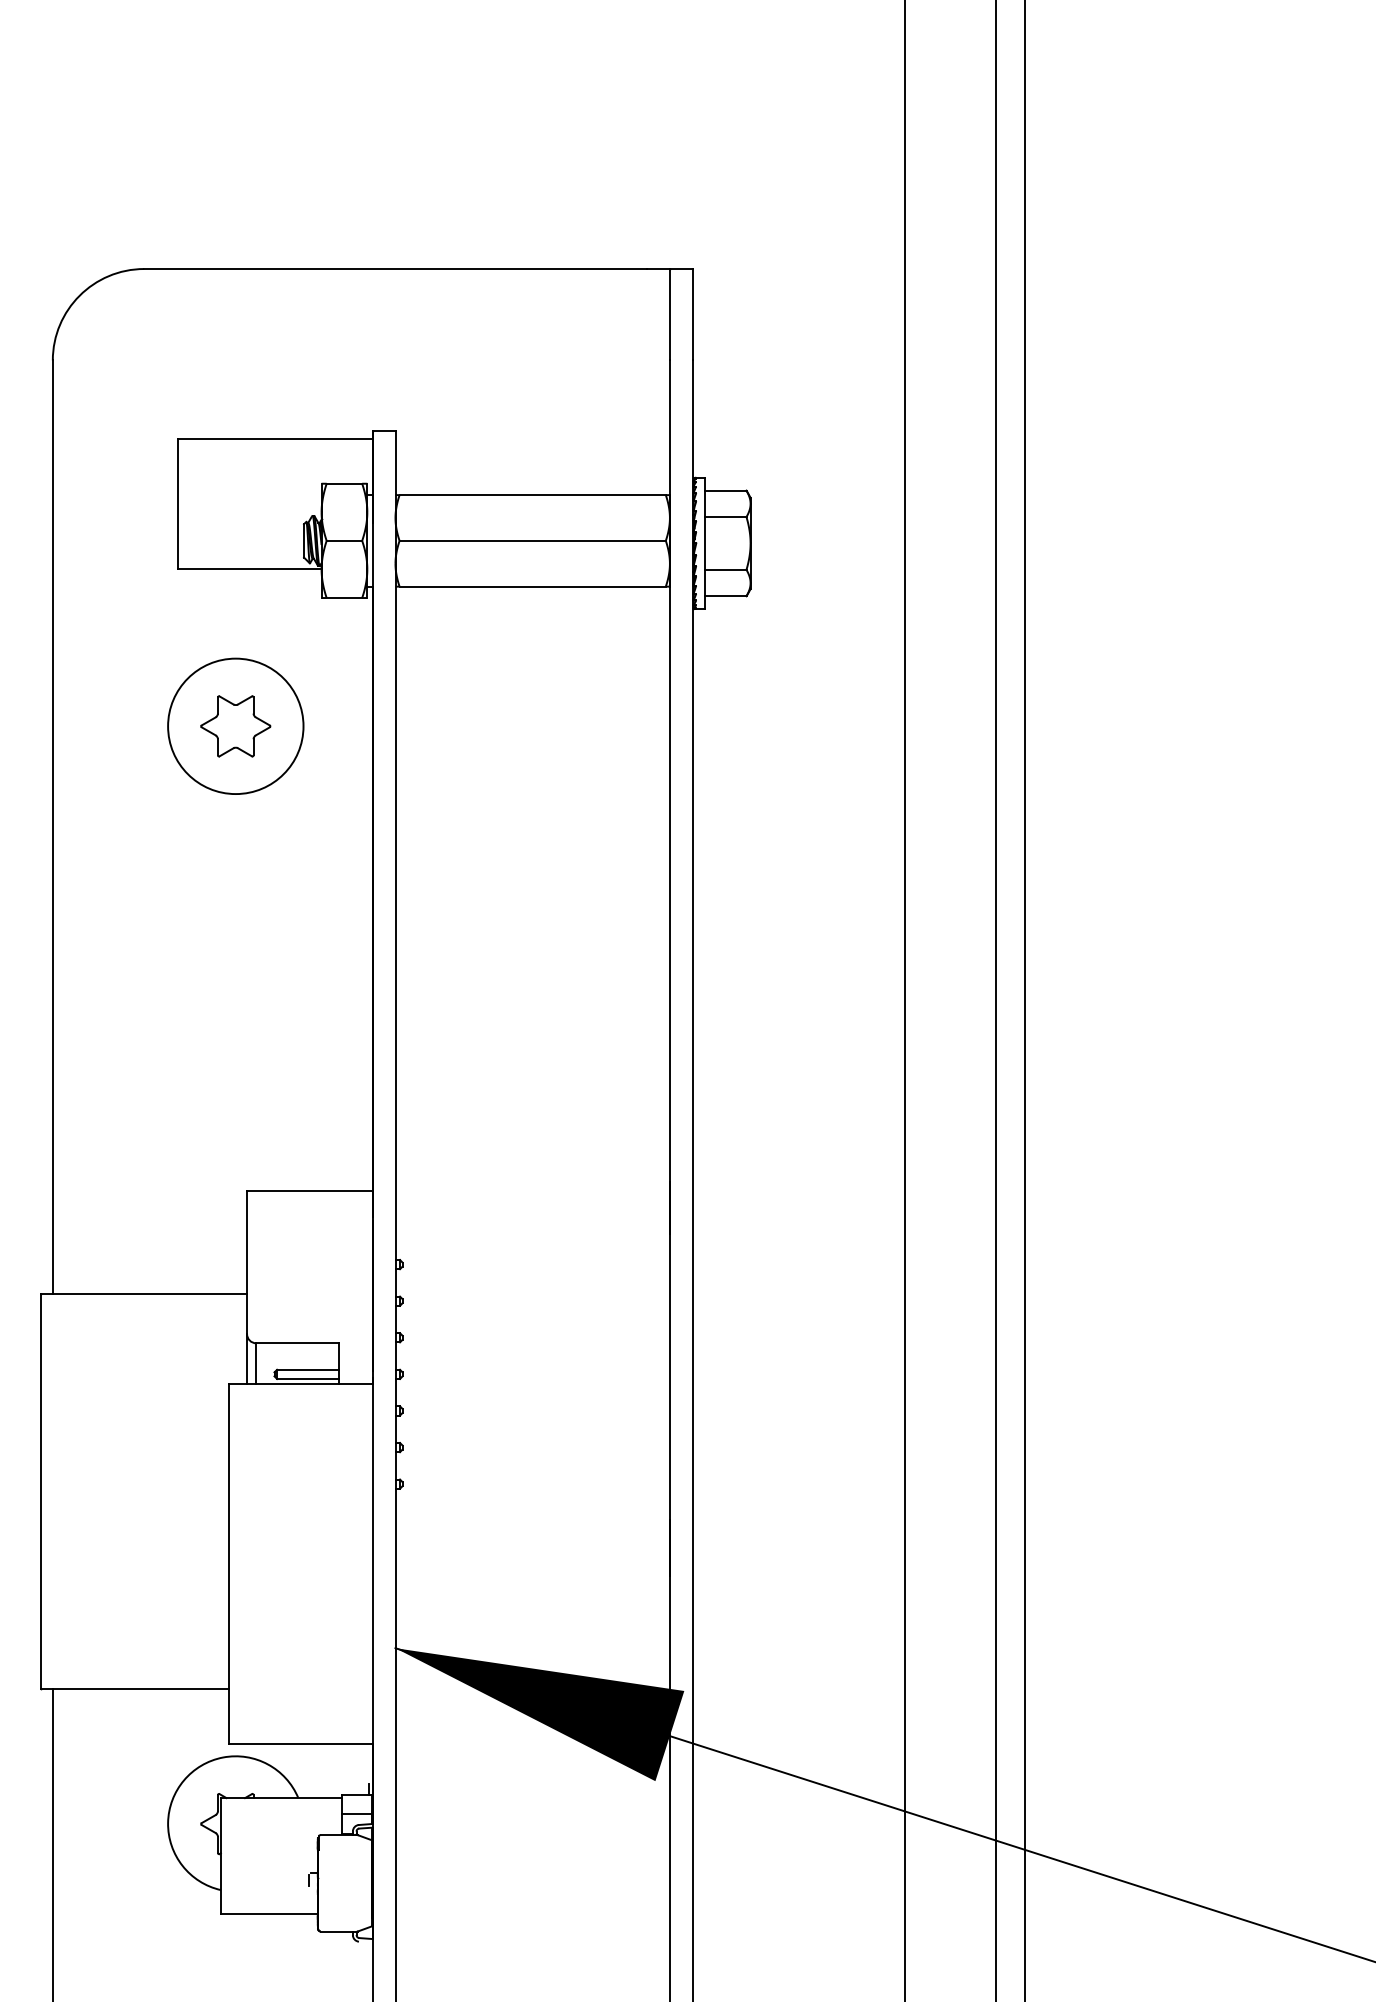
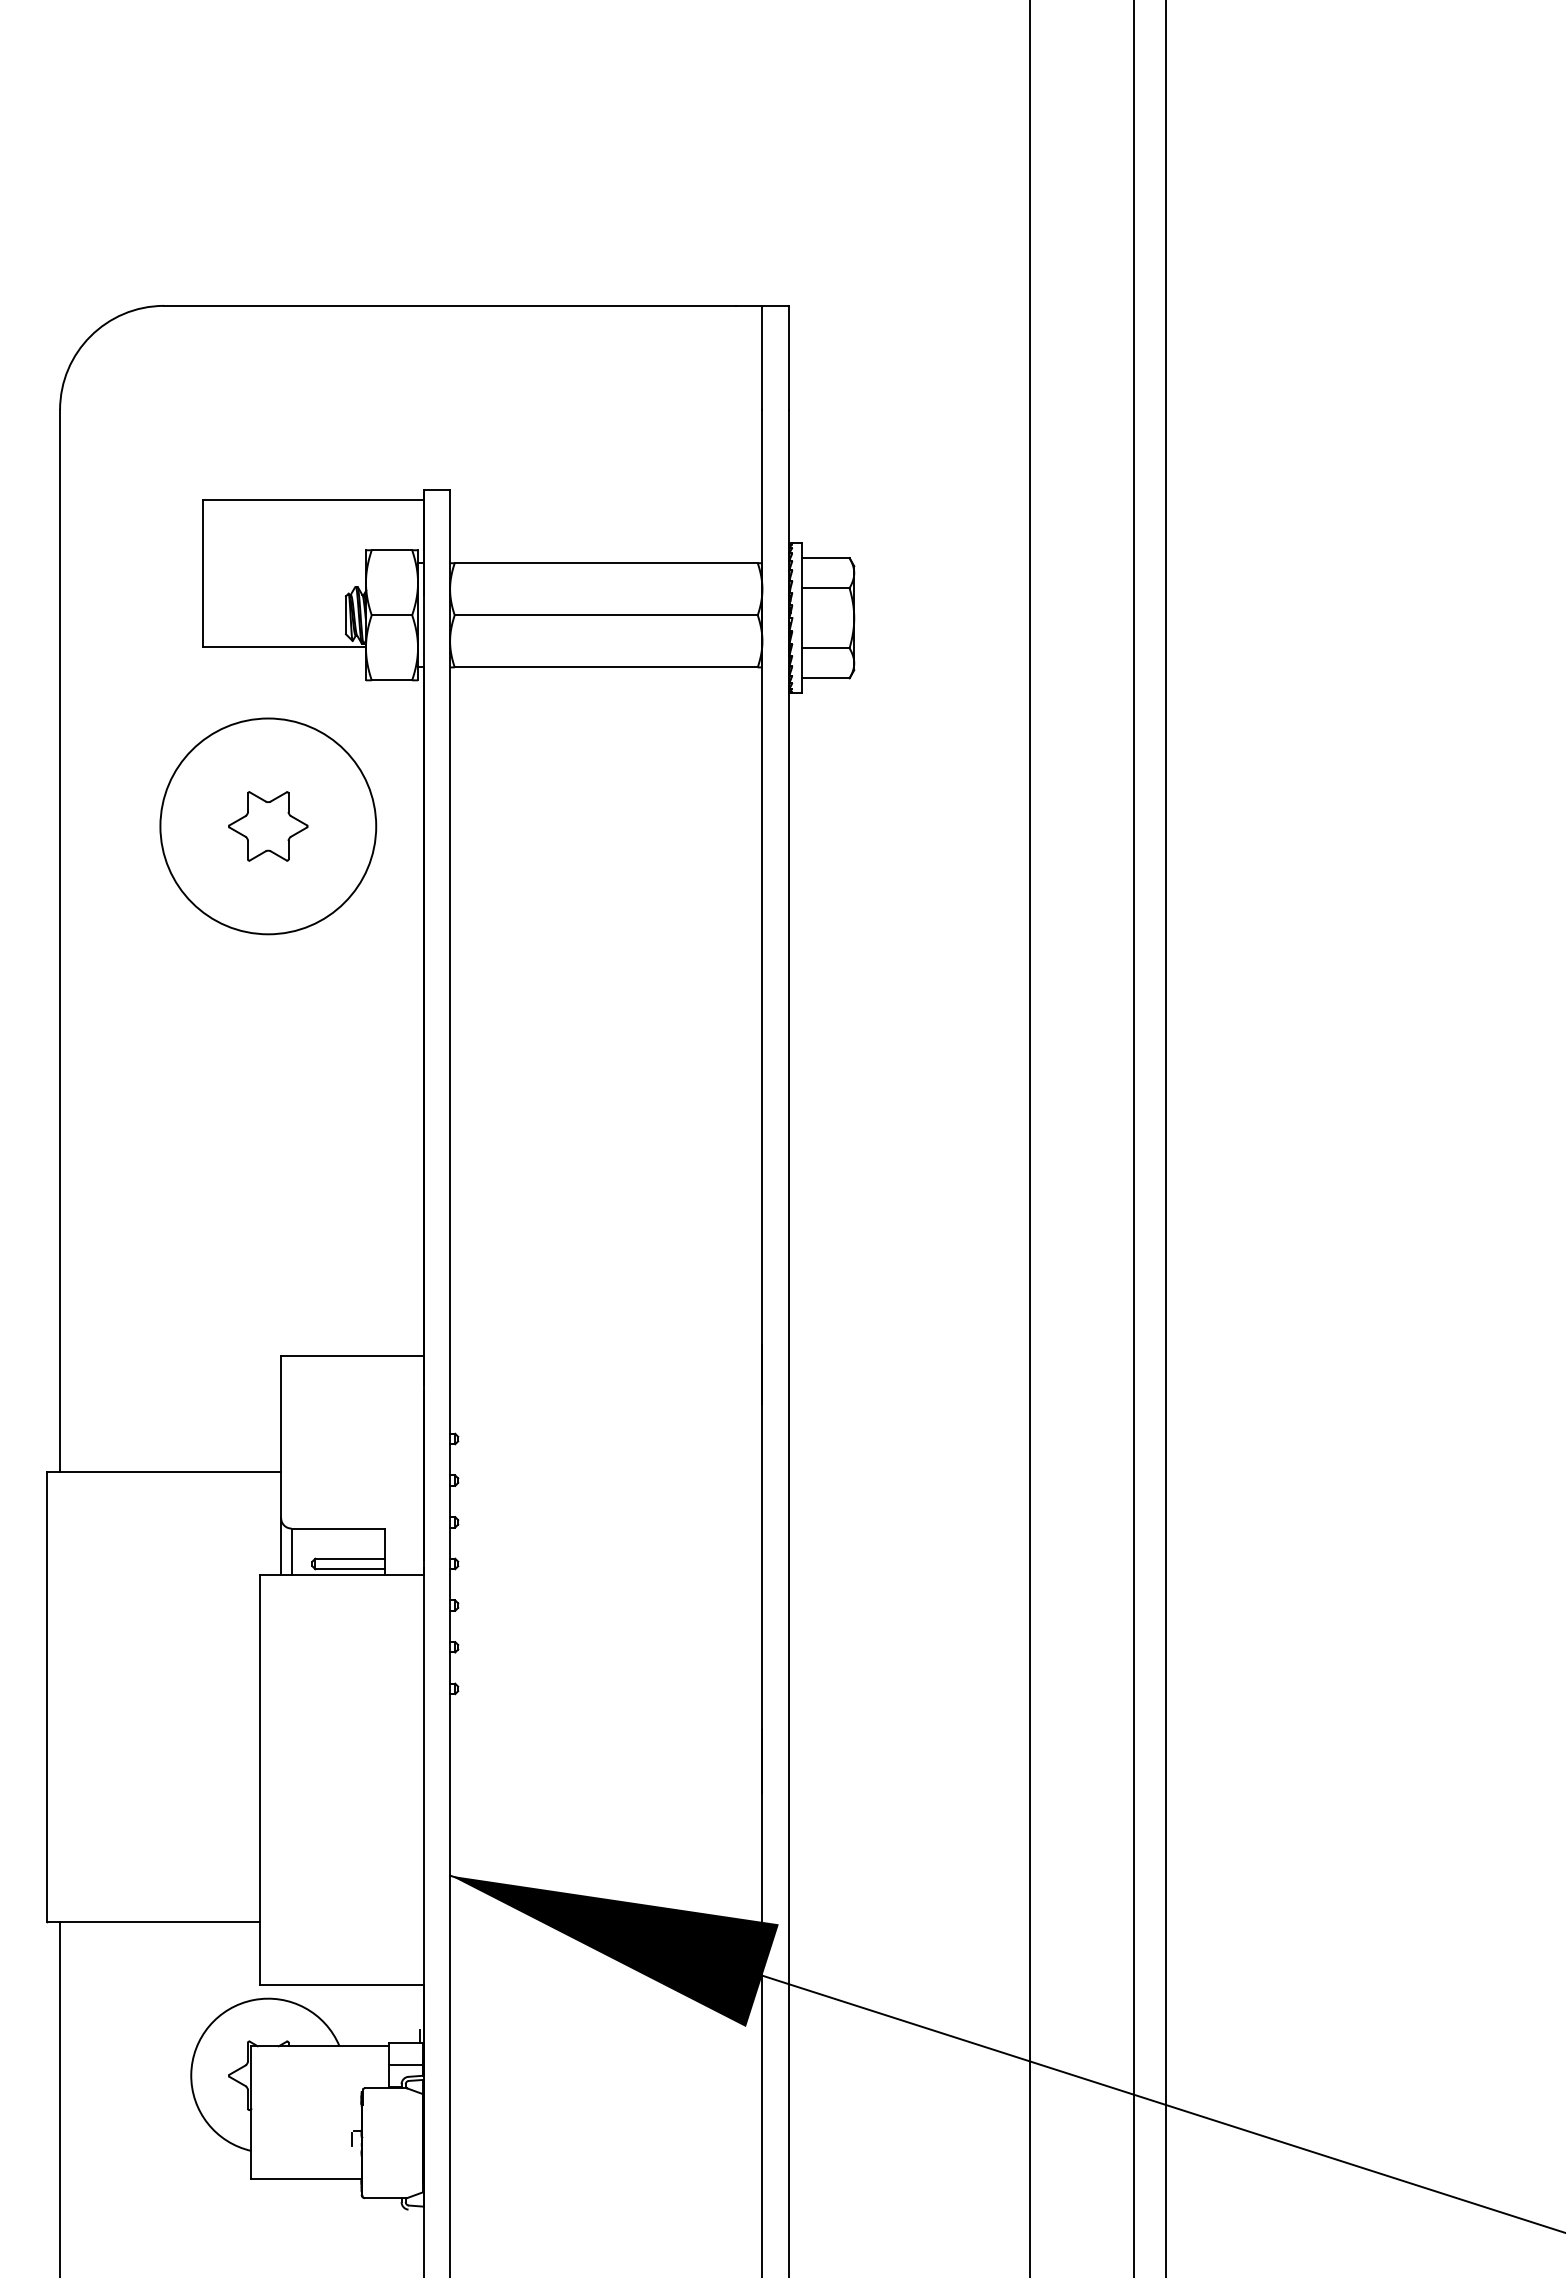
circle: (235, 726) -> (268, 826), size x1.4

